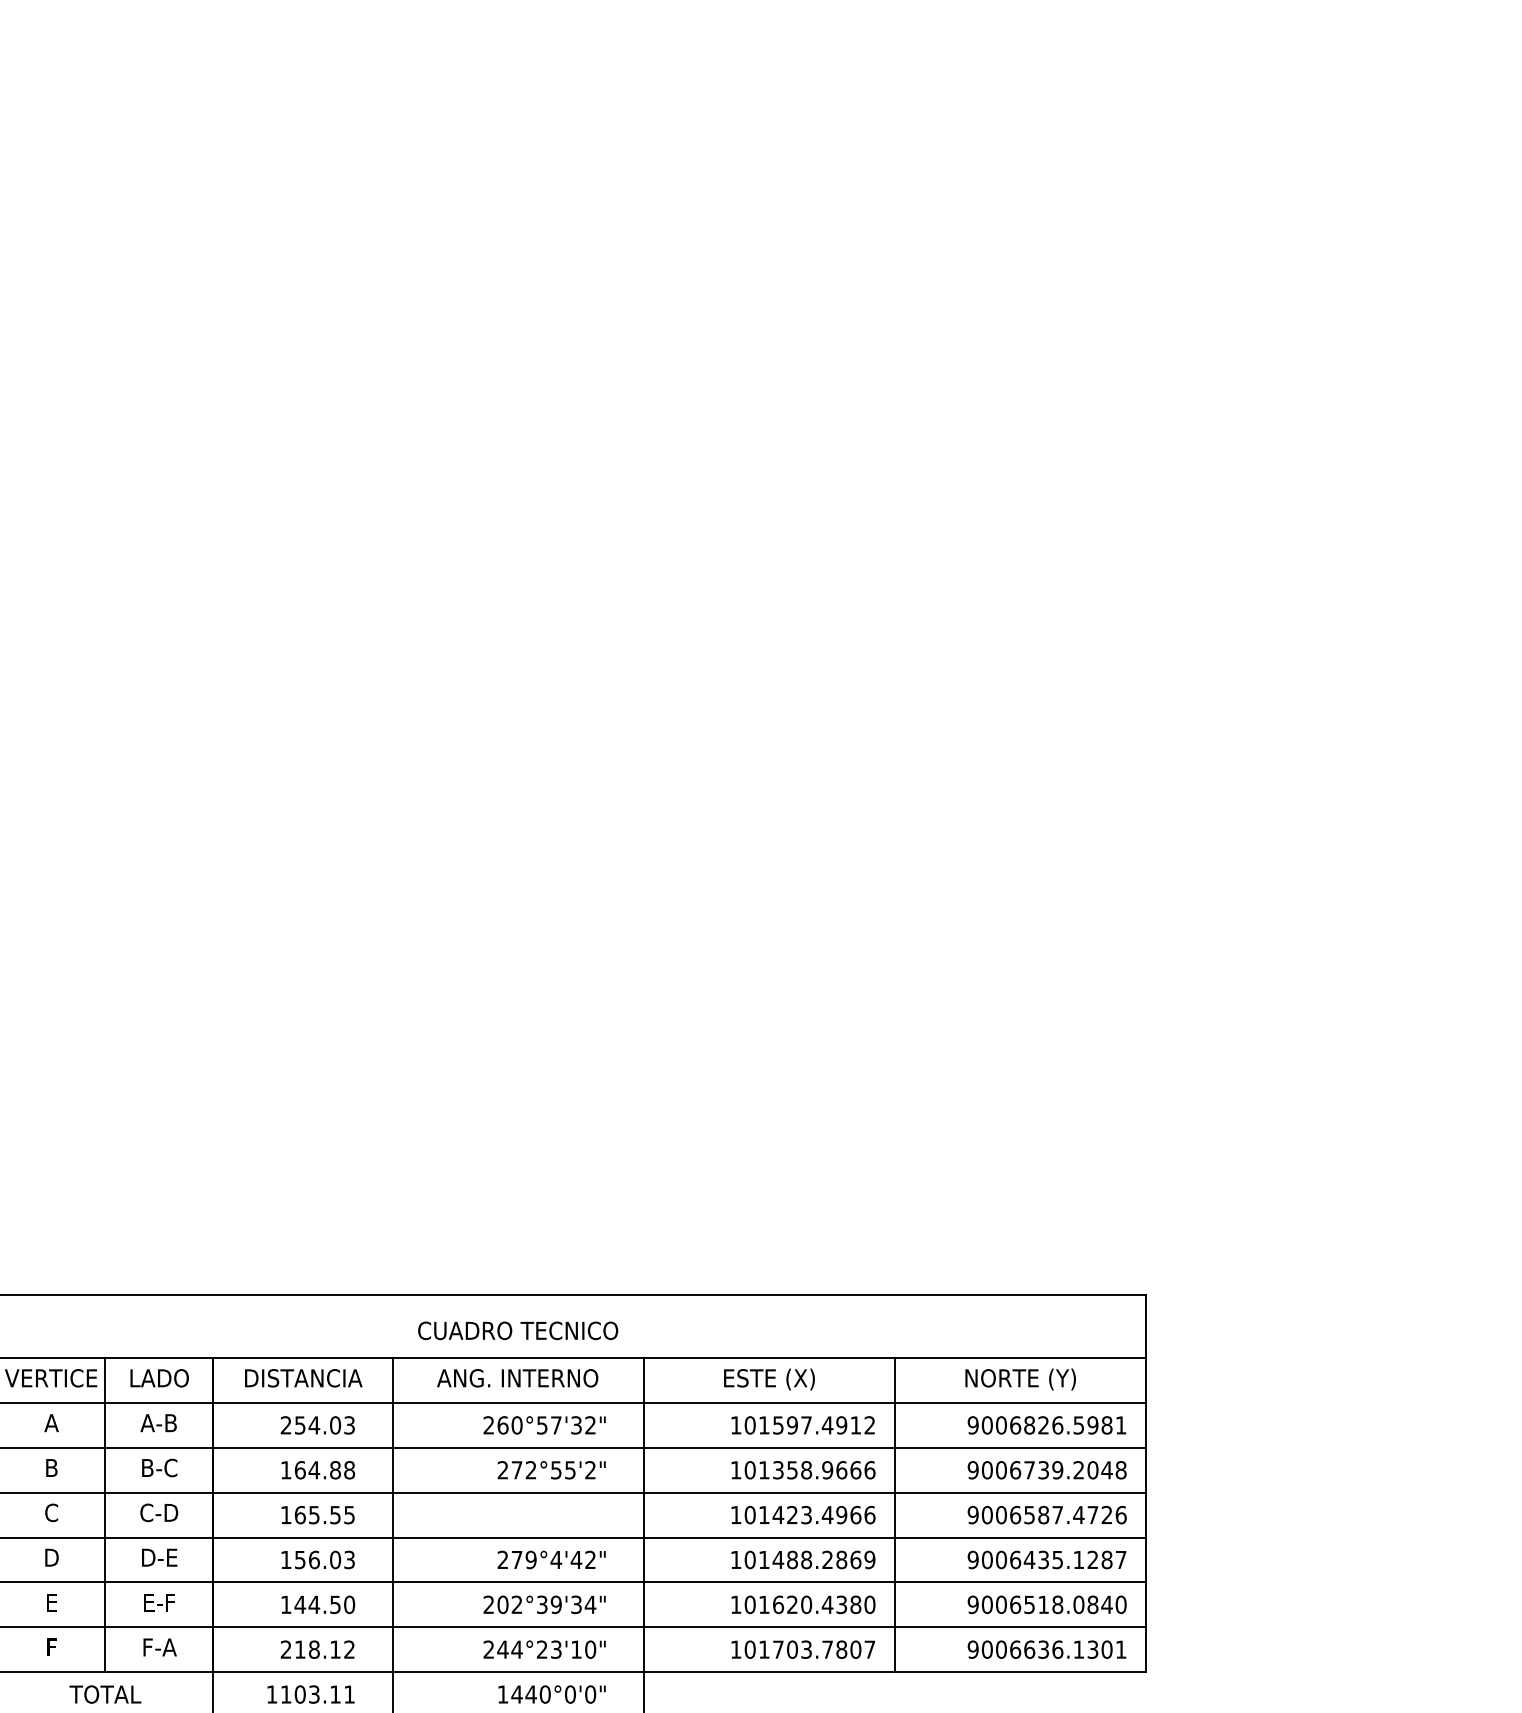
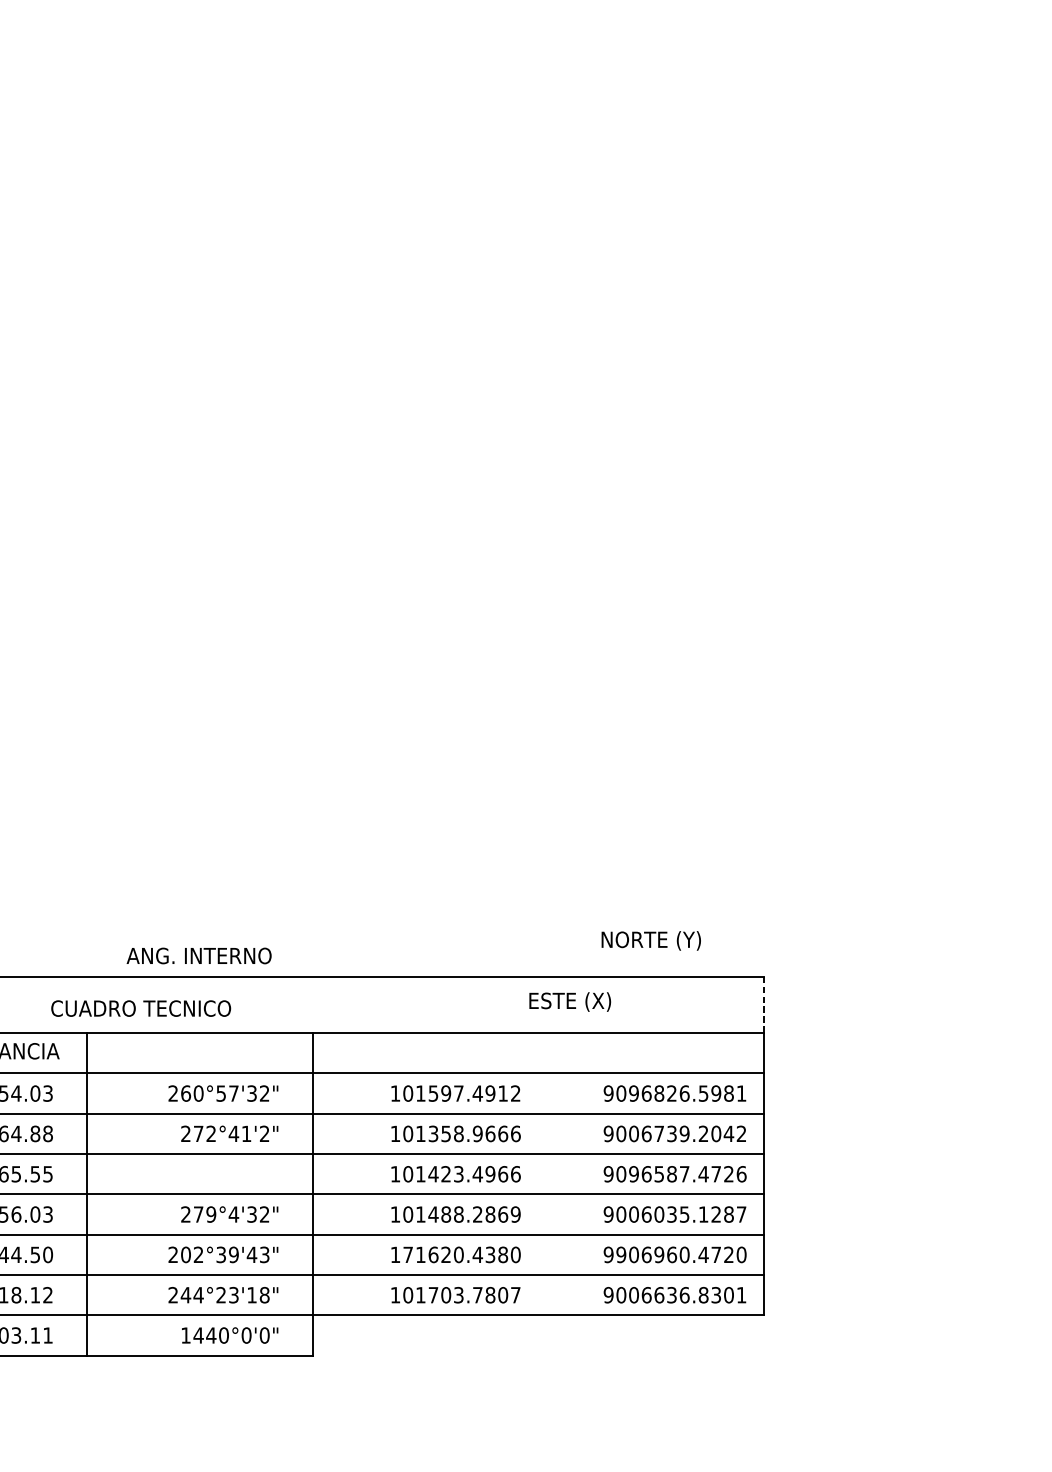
line: (1146, 1327) -> (764, 1005), solid -> dashed
text: (518, 1330) -> (141, 1008), moved
text: (517, 1378) -> (199, 956), moved
text: (769, 1379) -> (570, 1002), moved
text: (1020, 1379) -> (651, 940), moved
text: (1000, 1425) -> (633, 1093), 9006826.5981 -> 9096826.5981
text: (562, 1470) -> (239, 1134), 272°55'2" -> 272°41'2"
text: (1120, 1470) -> (741, 1134), 9006739.2048 -> 9006739.2042
line: (894, 1515) -> (537, 1174), removed
text: (1000, 1515) -> (633, 1174), 9006587.4726 -> 9096587.4726
text: (576, 1559) -> (252, 1214), 279°4'42" -> 279°4'32"
text: (1029, 1559) -> (659, 1214), 9006435.1287 -> 9006035.1287
text: (583, 1604) -> (258, 1254), 202°39'34" -> 202°39'43"
text: (749, 1604) -> (407, 1254), 101620.4380 -> 171620.4380
text: (1046, 1604) -> (674, 1254), 9006518.0840 -> 9906960.4720
text: (590, 1649) -> (264, 1295), 244°23'10" -> 244°23'18"
text: (1078, 1649) -> (703, 1295), 9006636.1301 -> 9006636.8301

